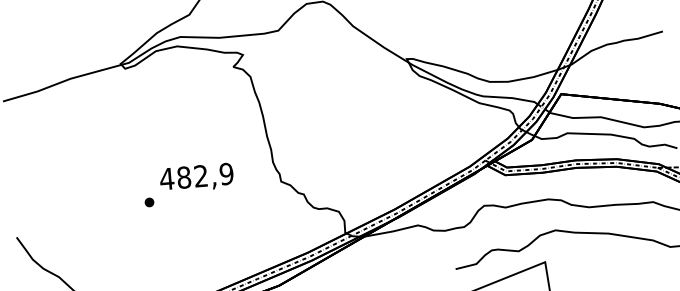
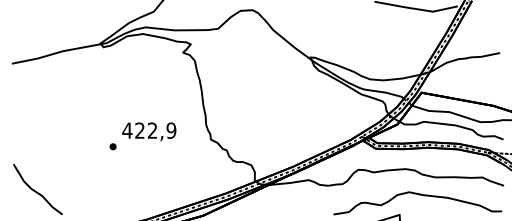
text: (183, 177) -> (139, 130), 482,9 -> 422,9

